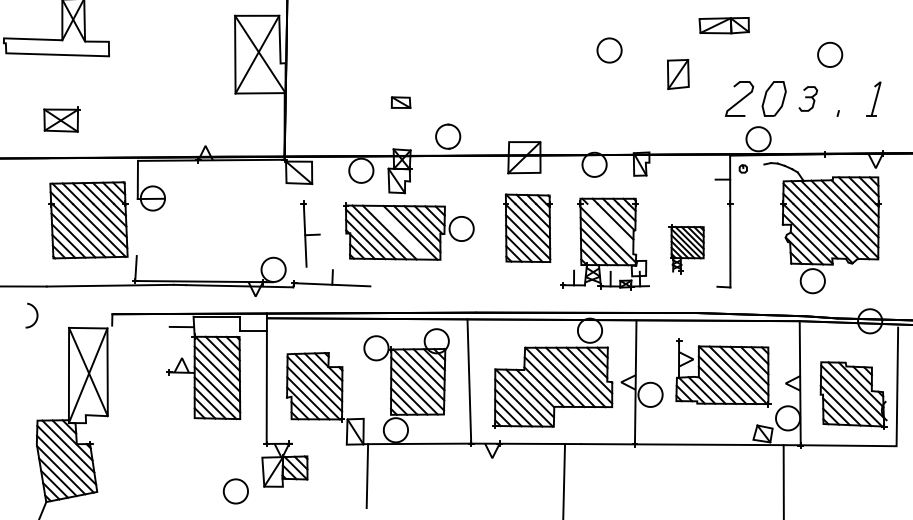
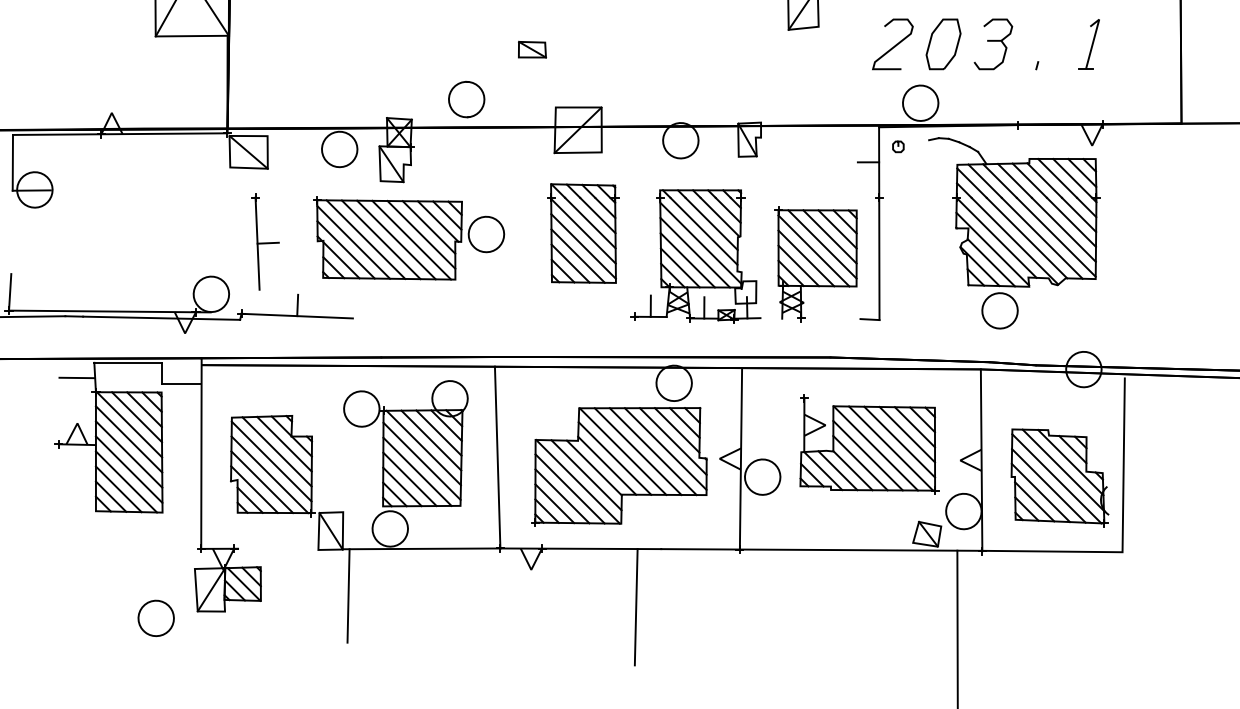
part: (807, 98) -> (992, 43), size x1.43
part: (400, 102) -> (531, 49), moved
line: (610, 226) -> (704, 230), added
line: (400, 232) -> (396, 239), added
part: (686, 248) -> (815, 263), size x1.67

